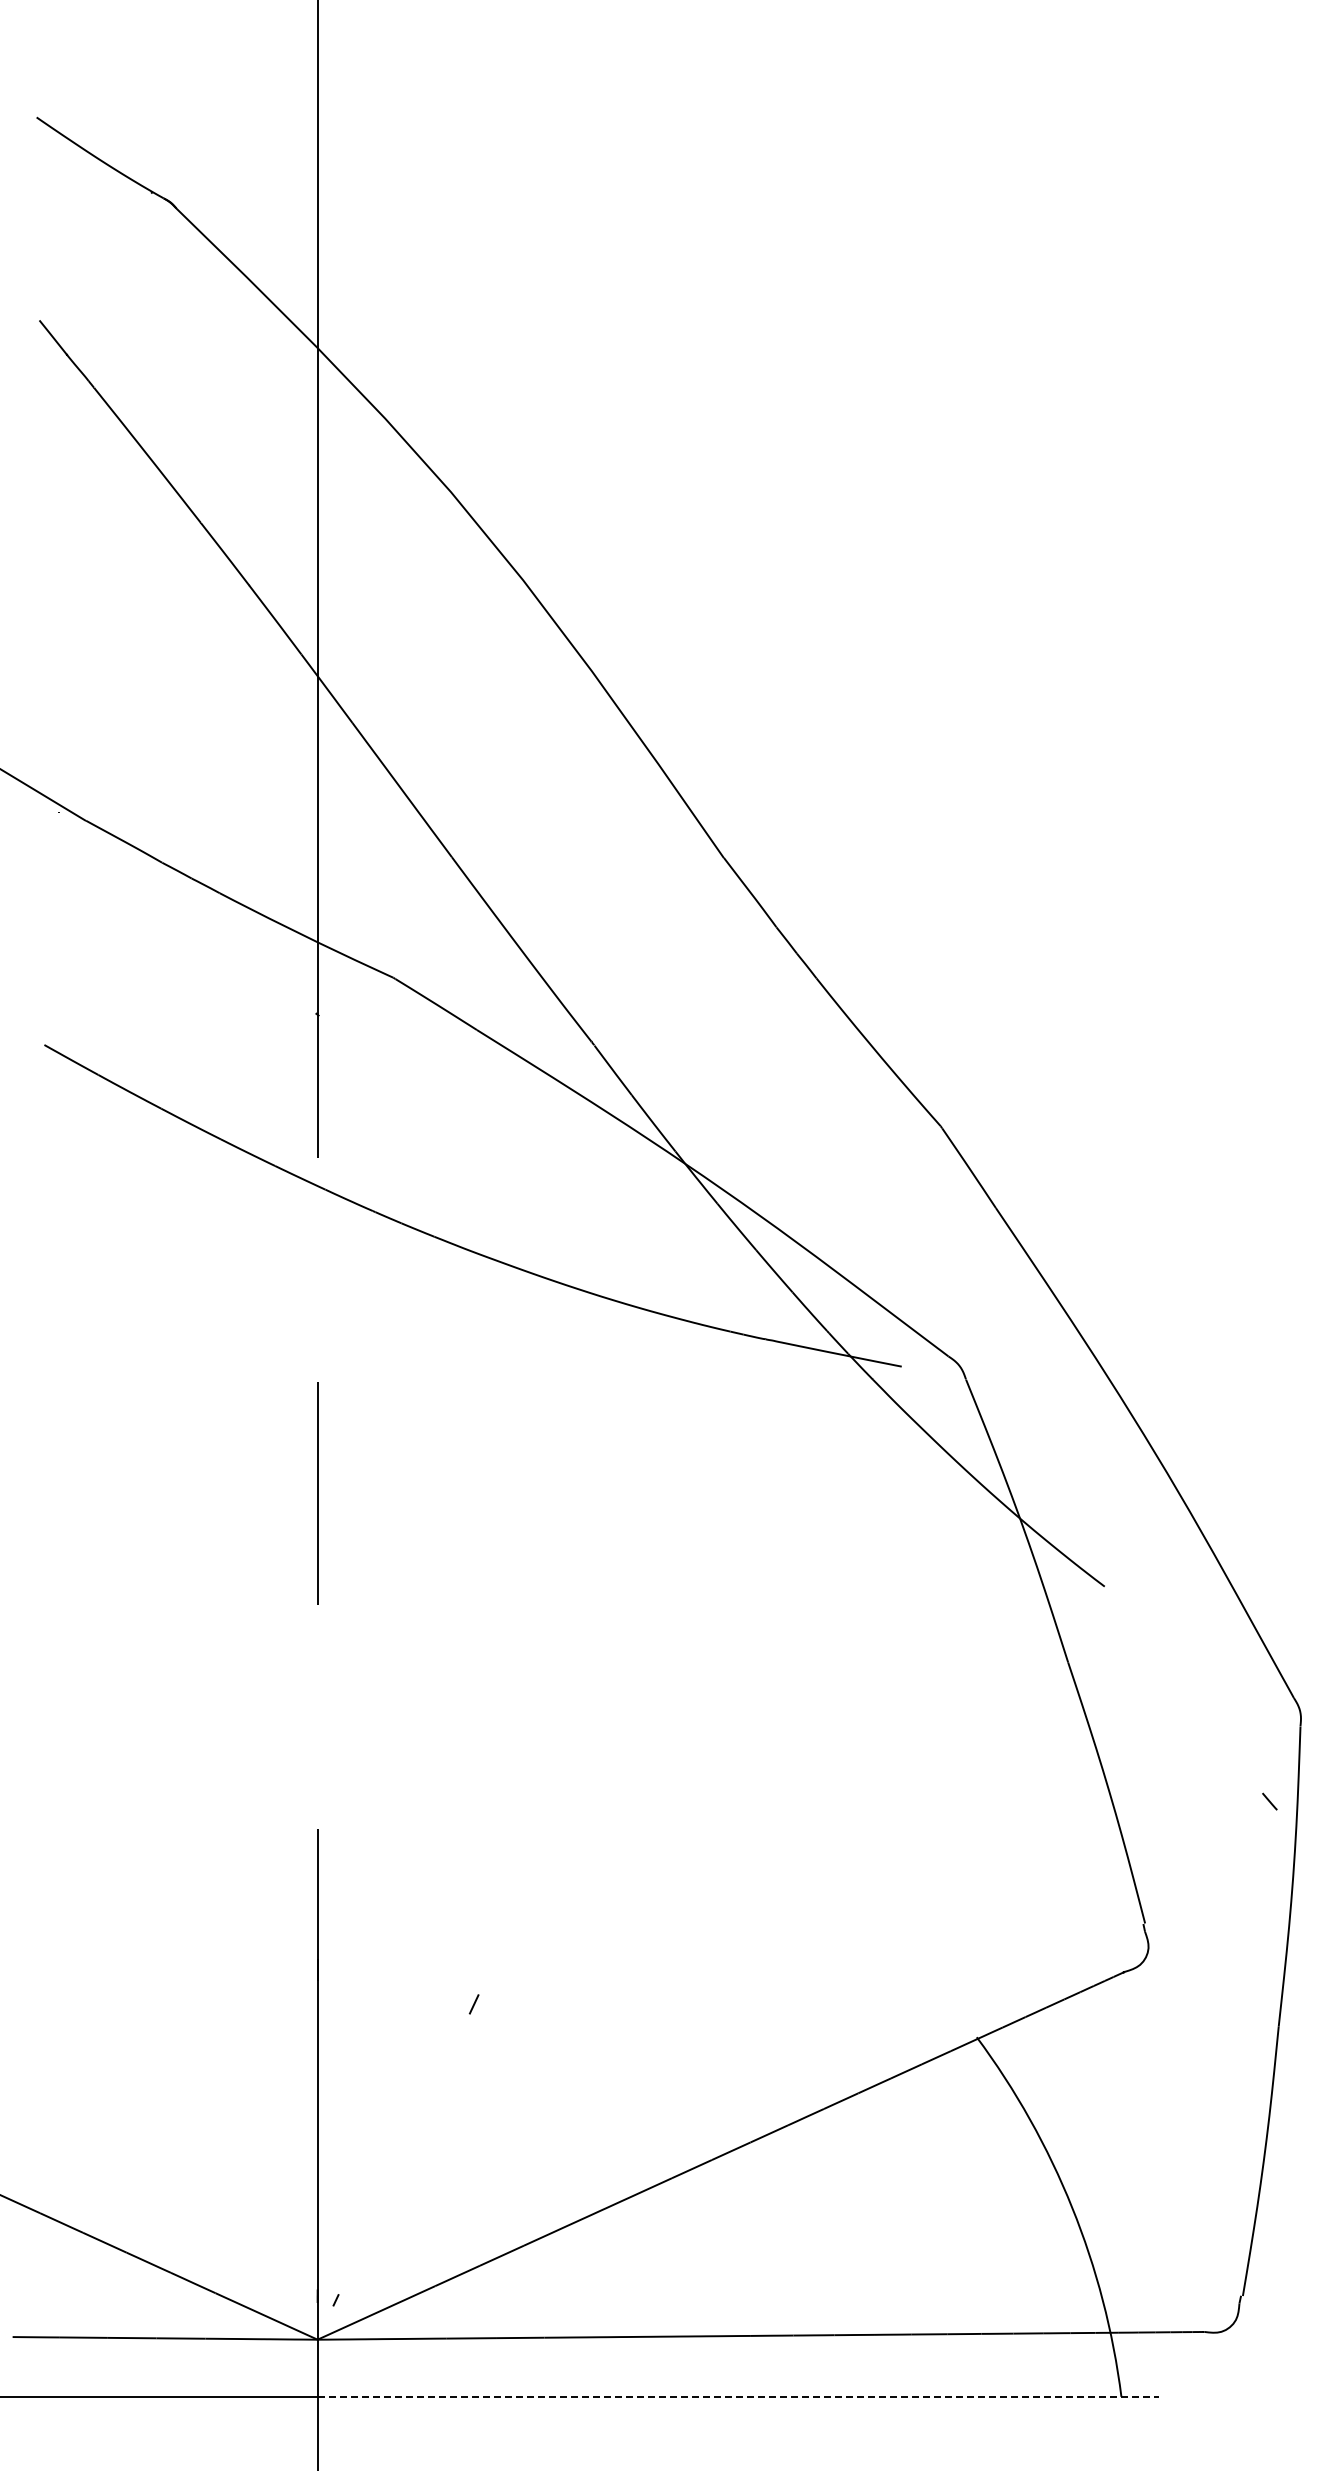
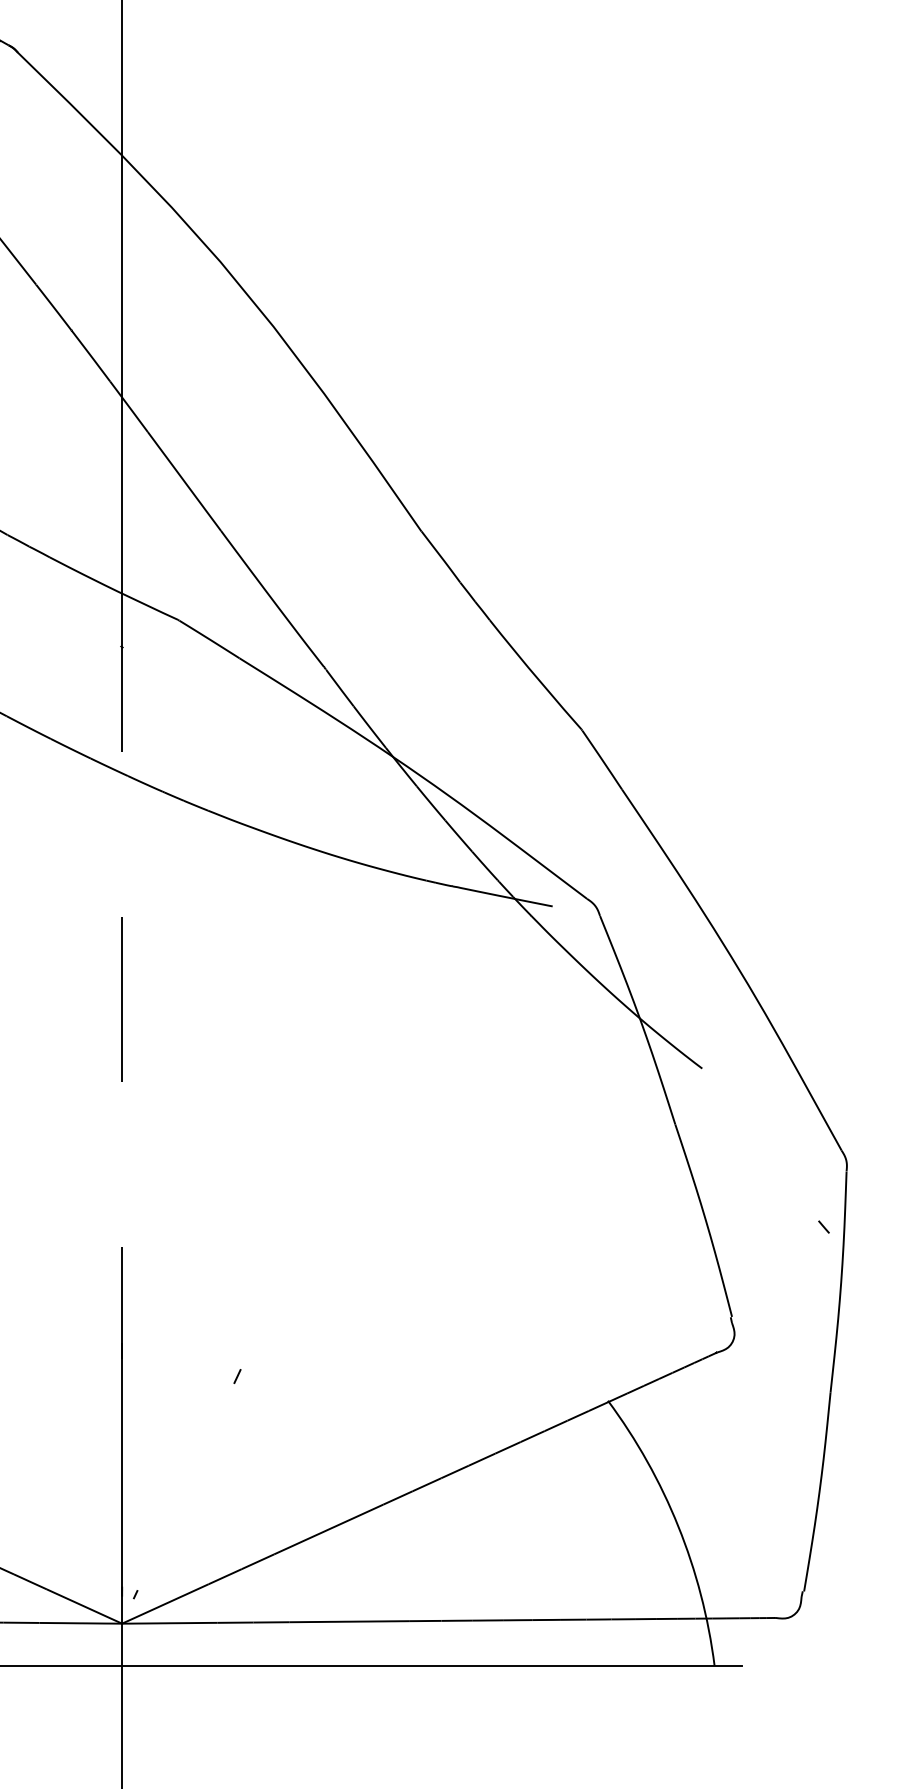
line: (738, 2396) -> (432, 1665), dashed -> solid

